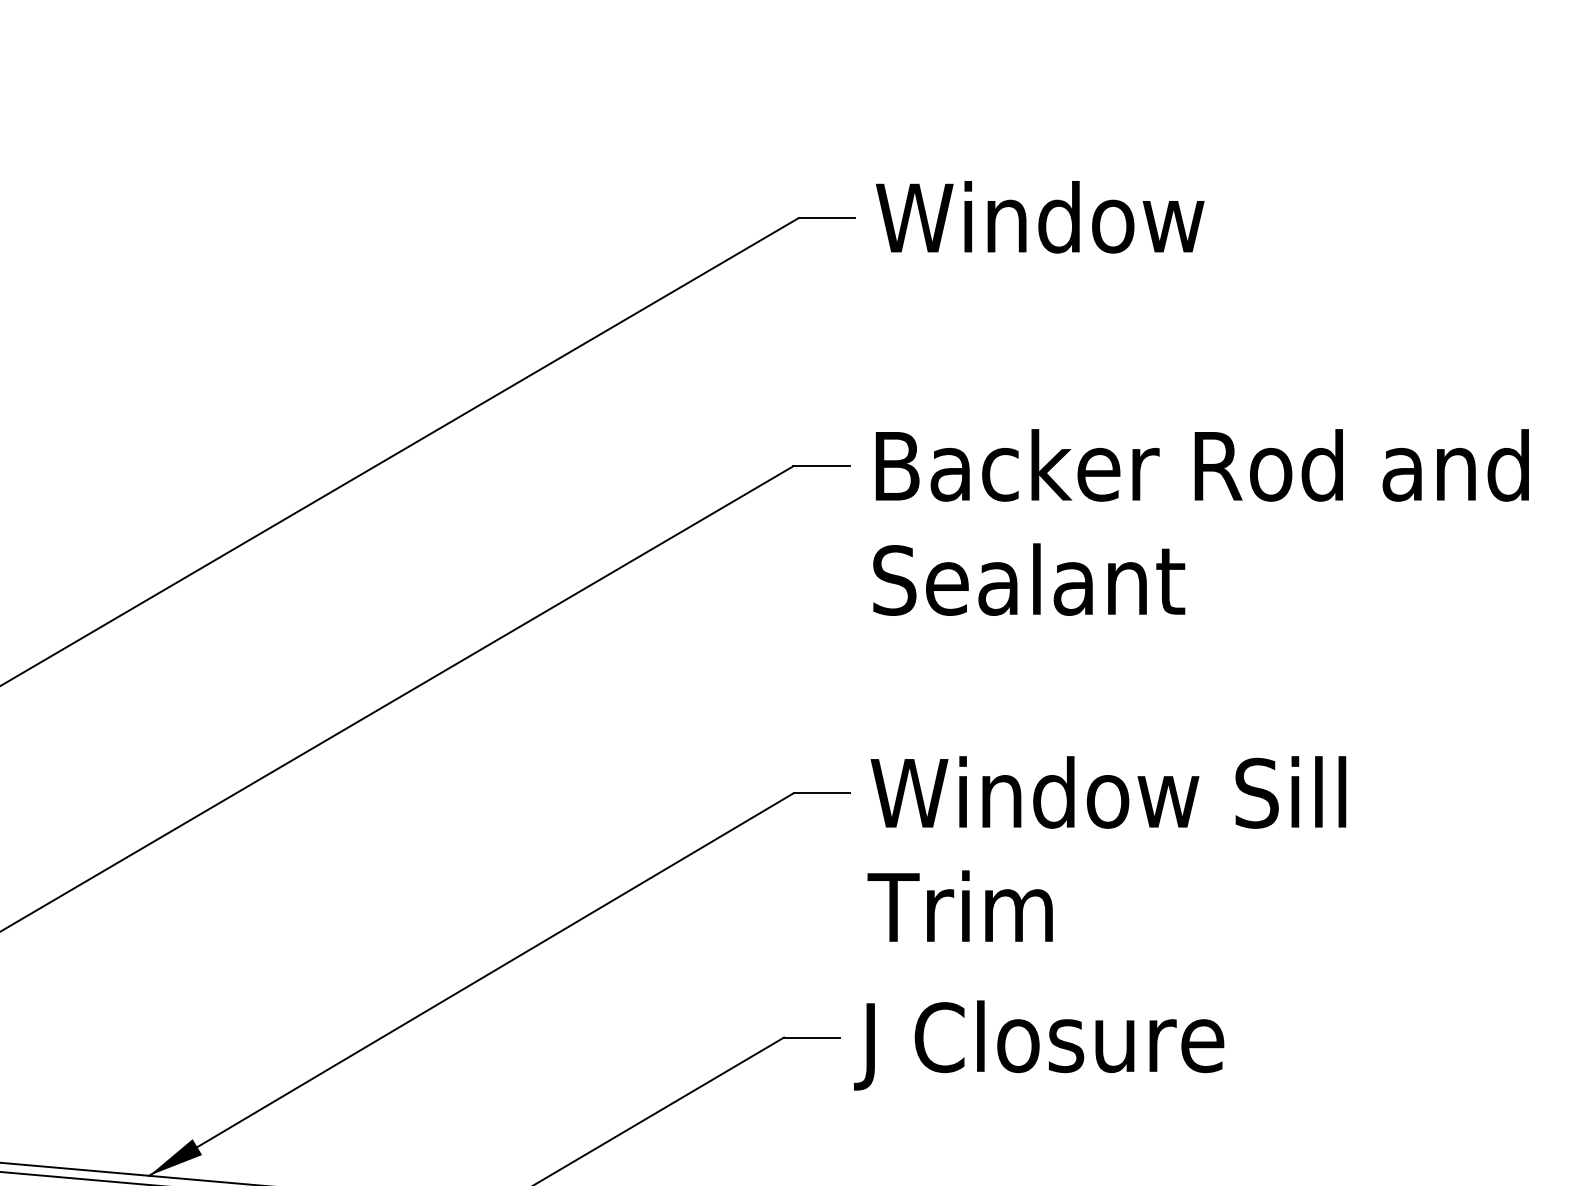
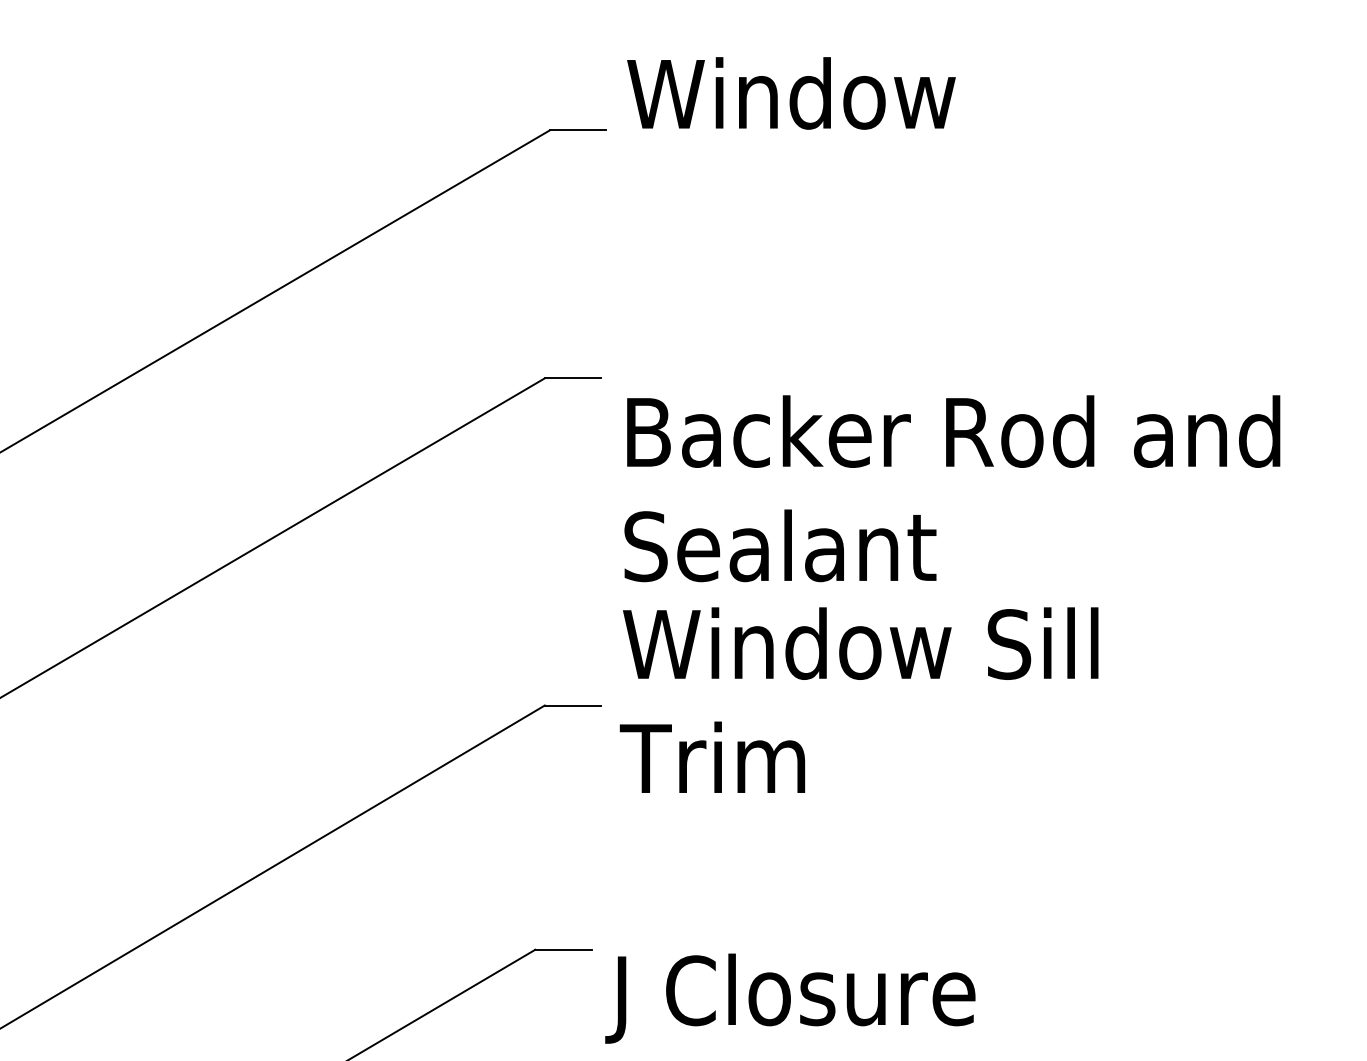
text: (1039, 217) -> (790, 93), moved
text: (1200, 522) -> (951, 488), moved
text: (1106, 848) -> (858, 699), moved
text: (1039, 1045) -> (790, 998), moved

